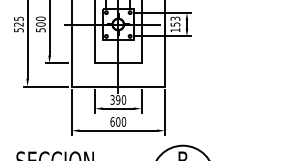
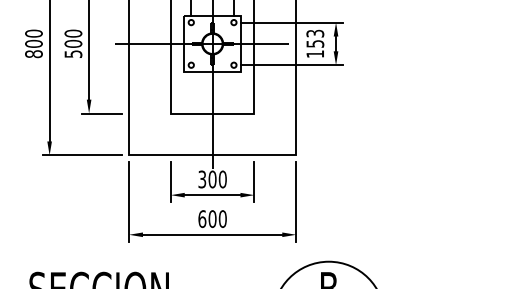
text: (18, 24) -> (33, 43), 525 -> 800
text: (118, 99) -> (212, 178), 390 -> 300

